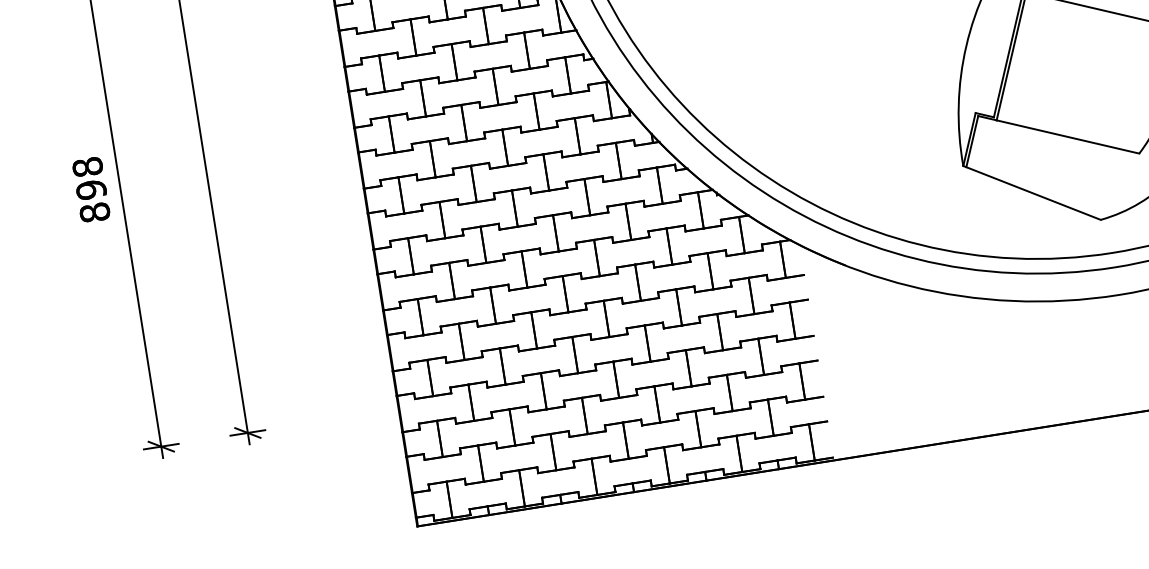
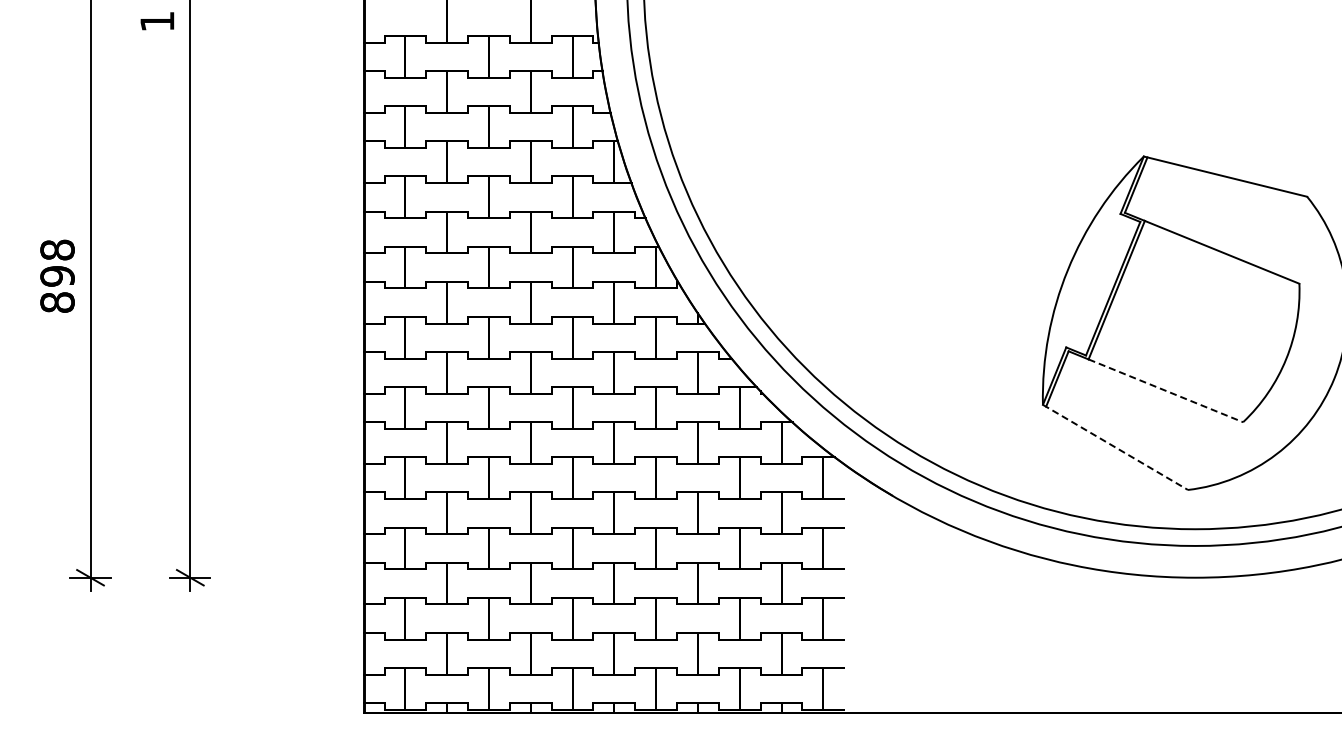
line: (1068, 137) -> (1166, 391), solid -> dashed
line: (1032, 193) -> (1115, 447), solid -> dashed

